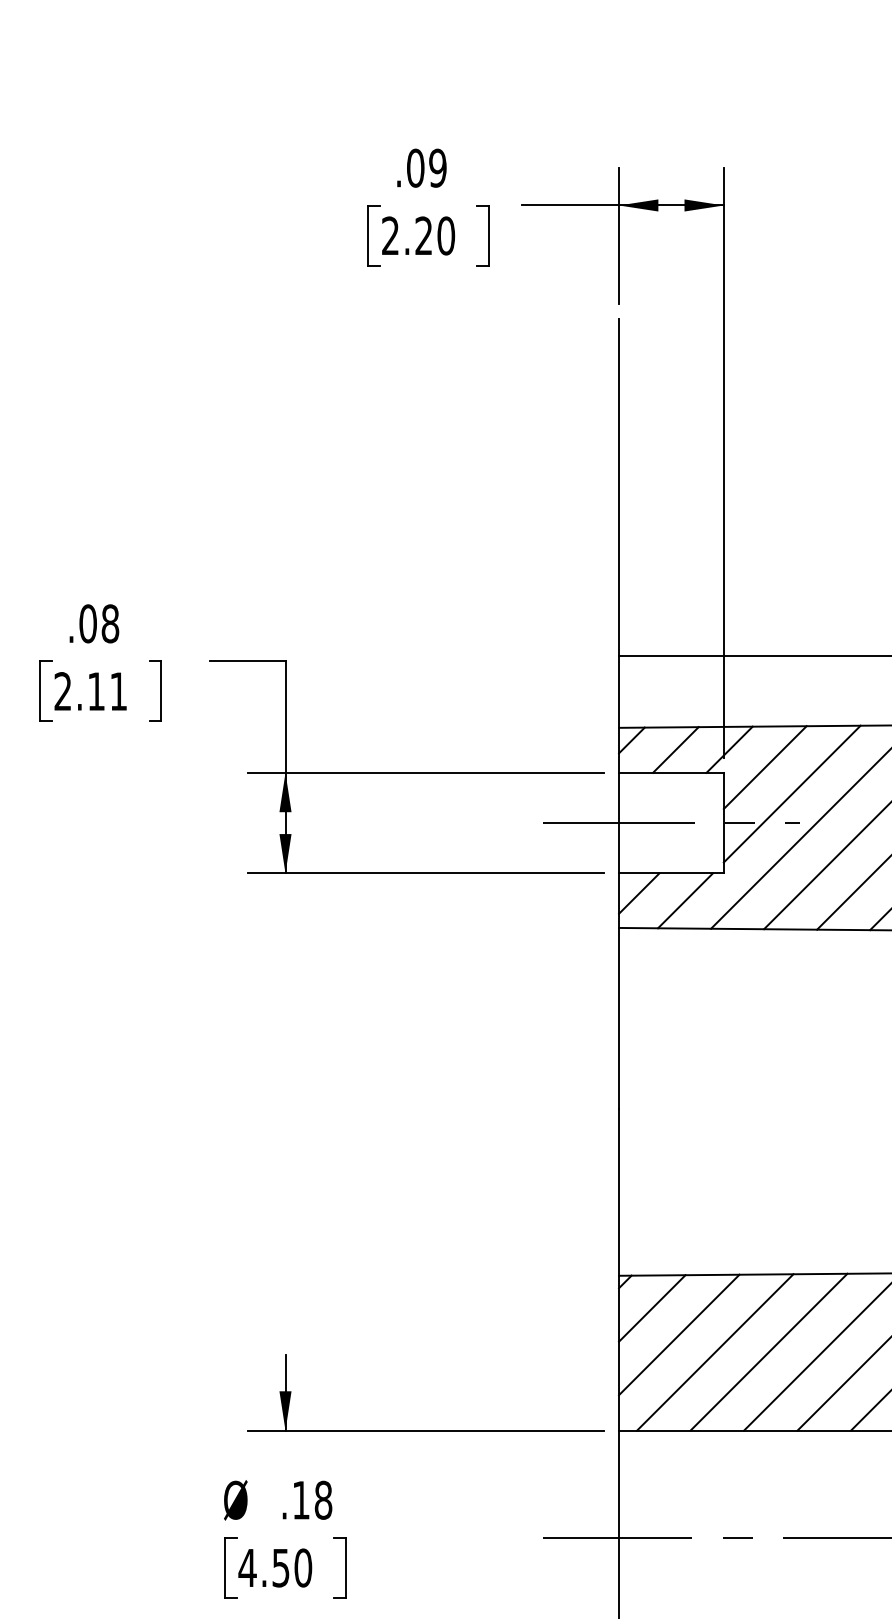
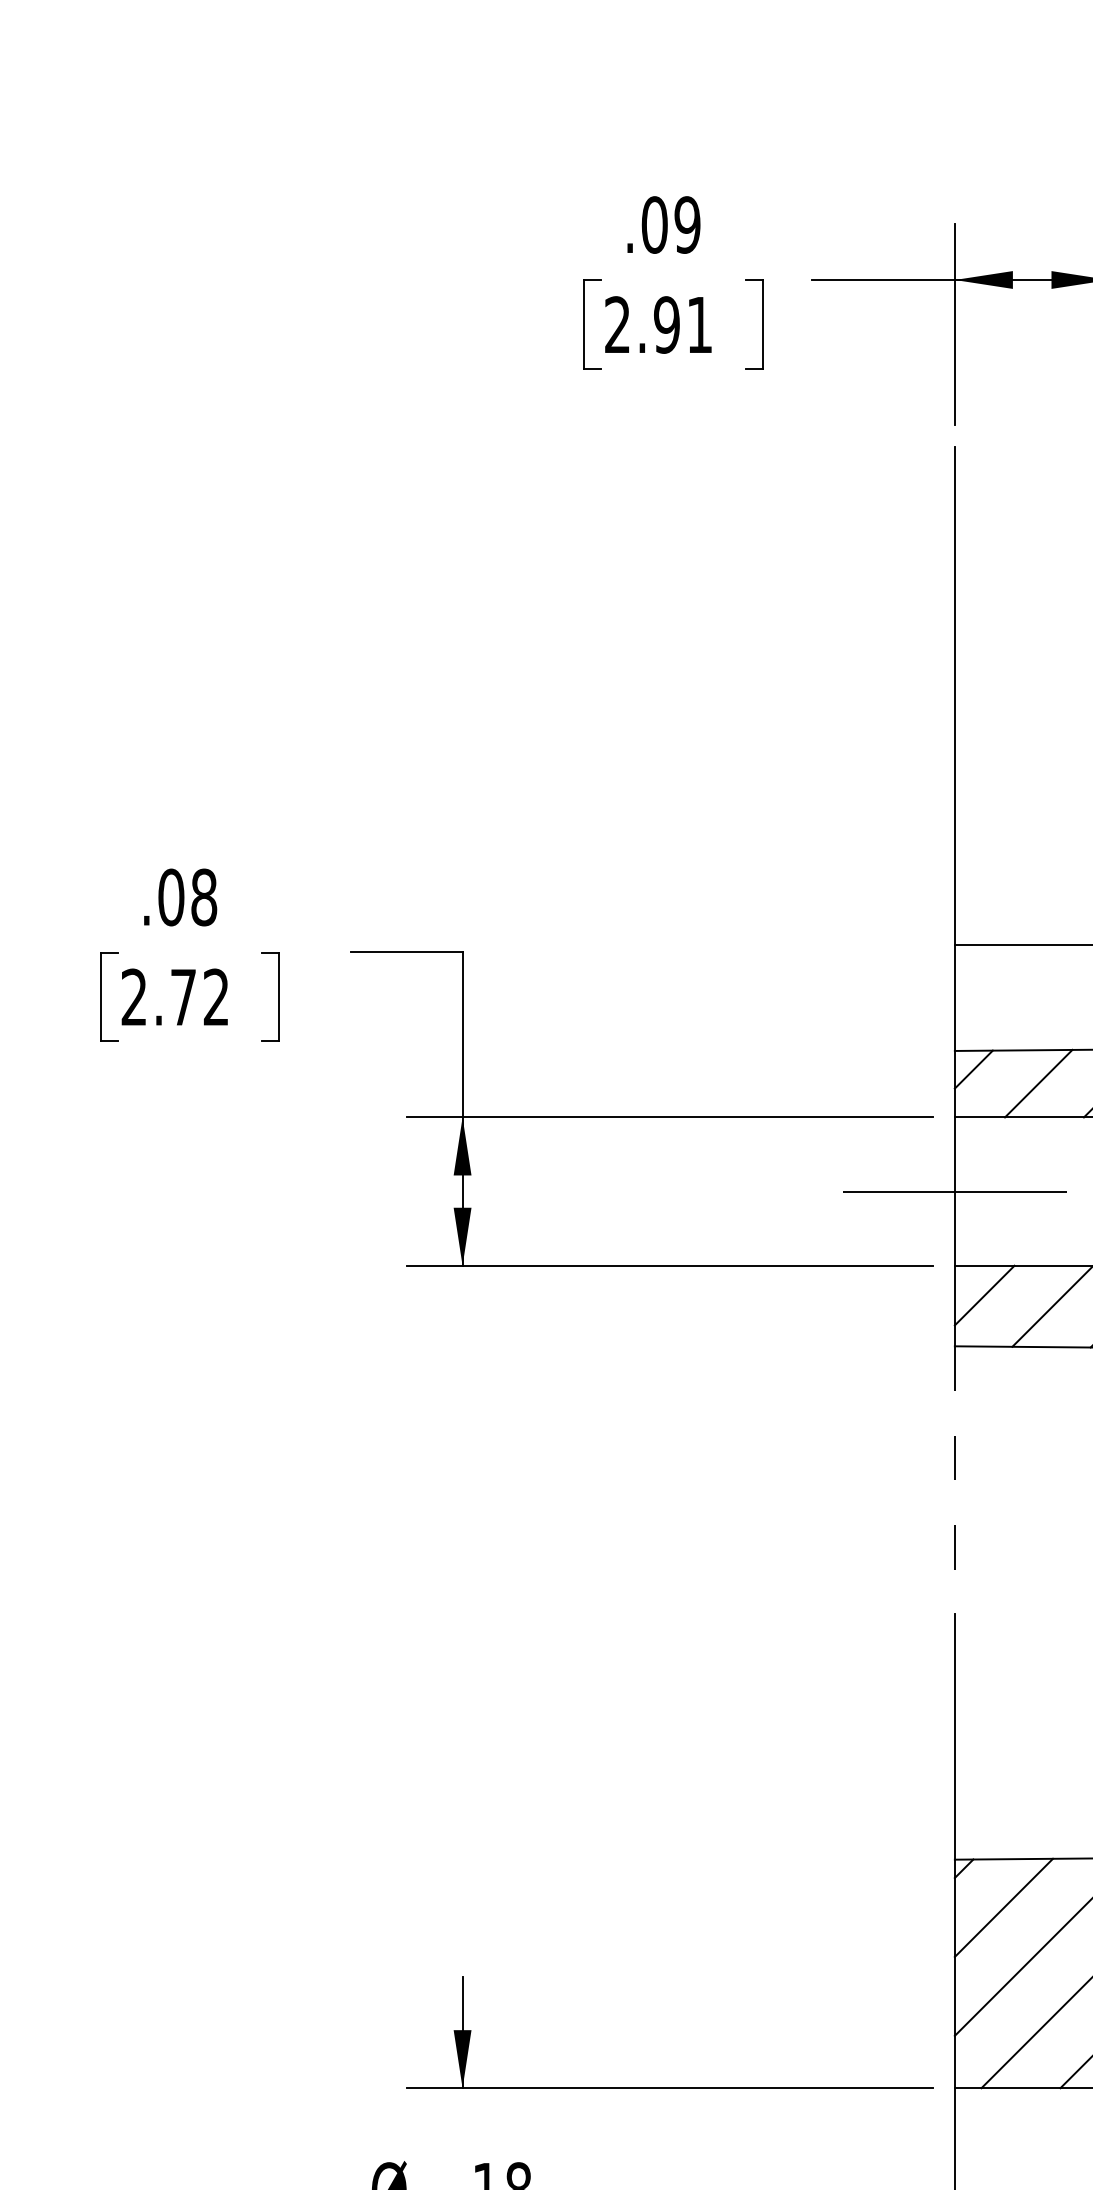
text: (435, 235) -> (683, 324), 2.20 -> 2.91
text: (107, 691) -> (199, 997), 2.11 -> 2.72
line: (619, 1018) -> (955, 1479), solid -> dashed

